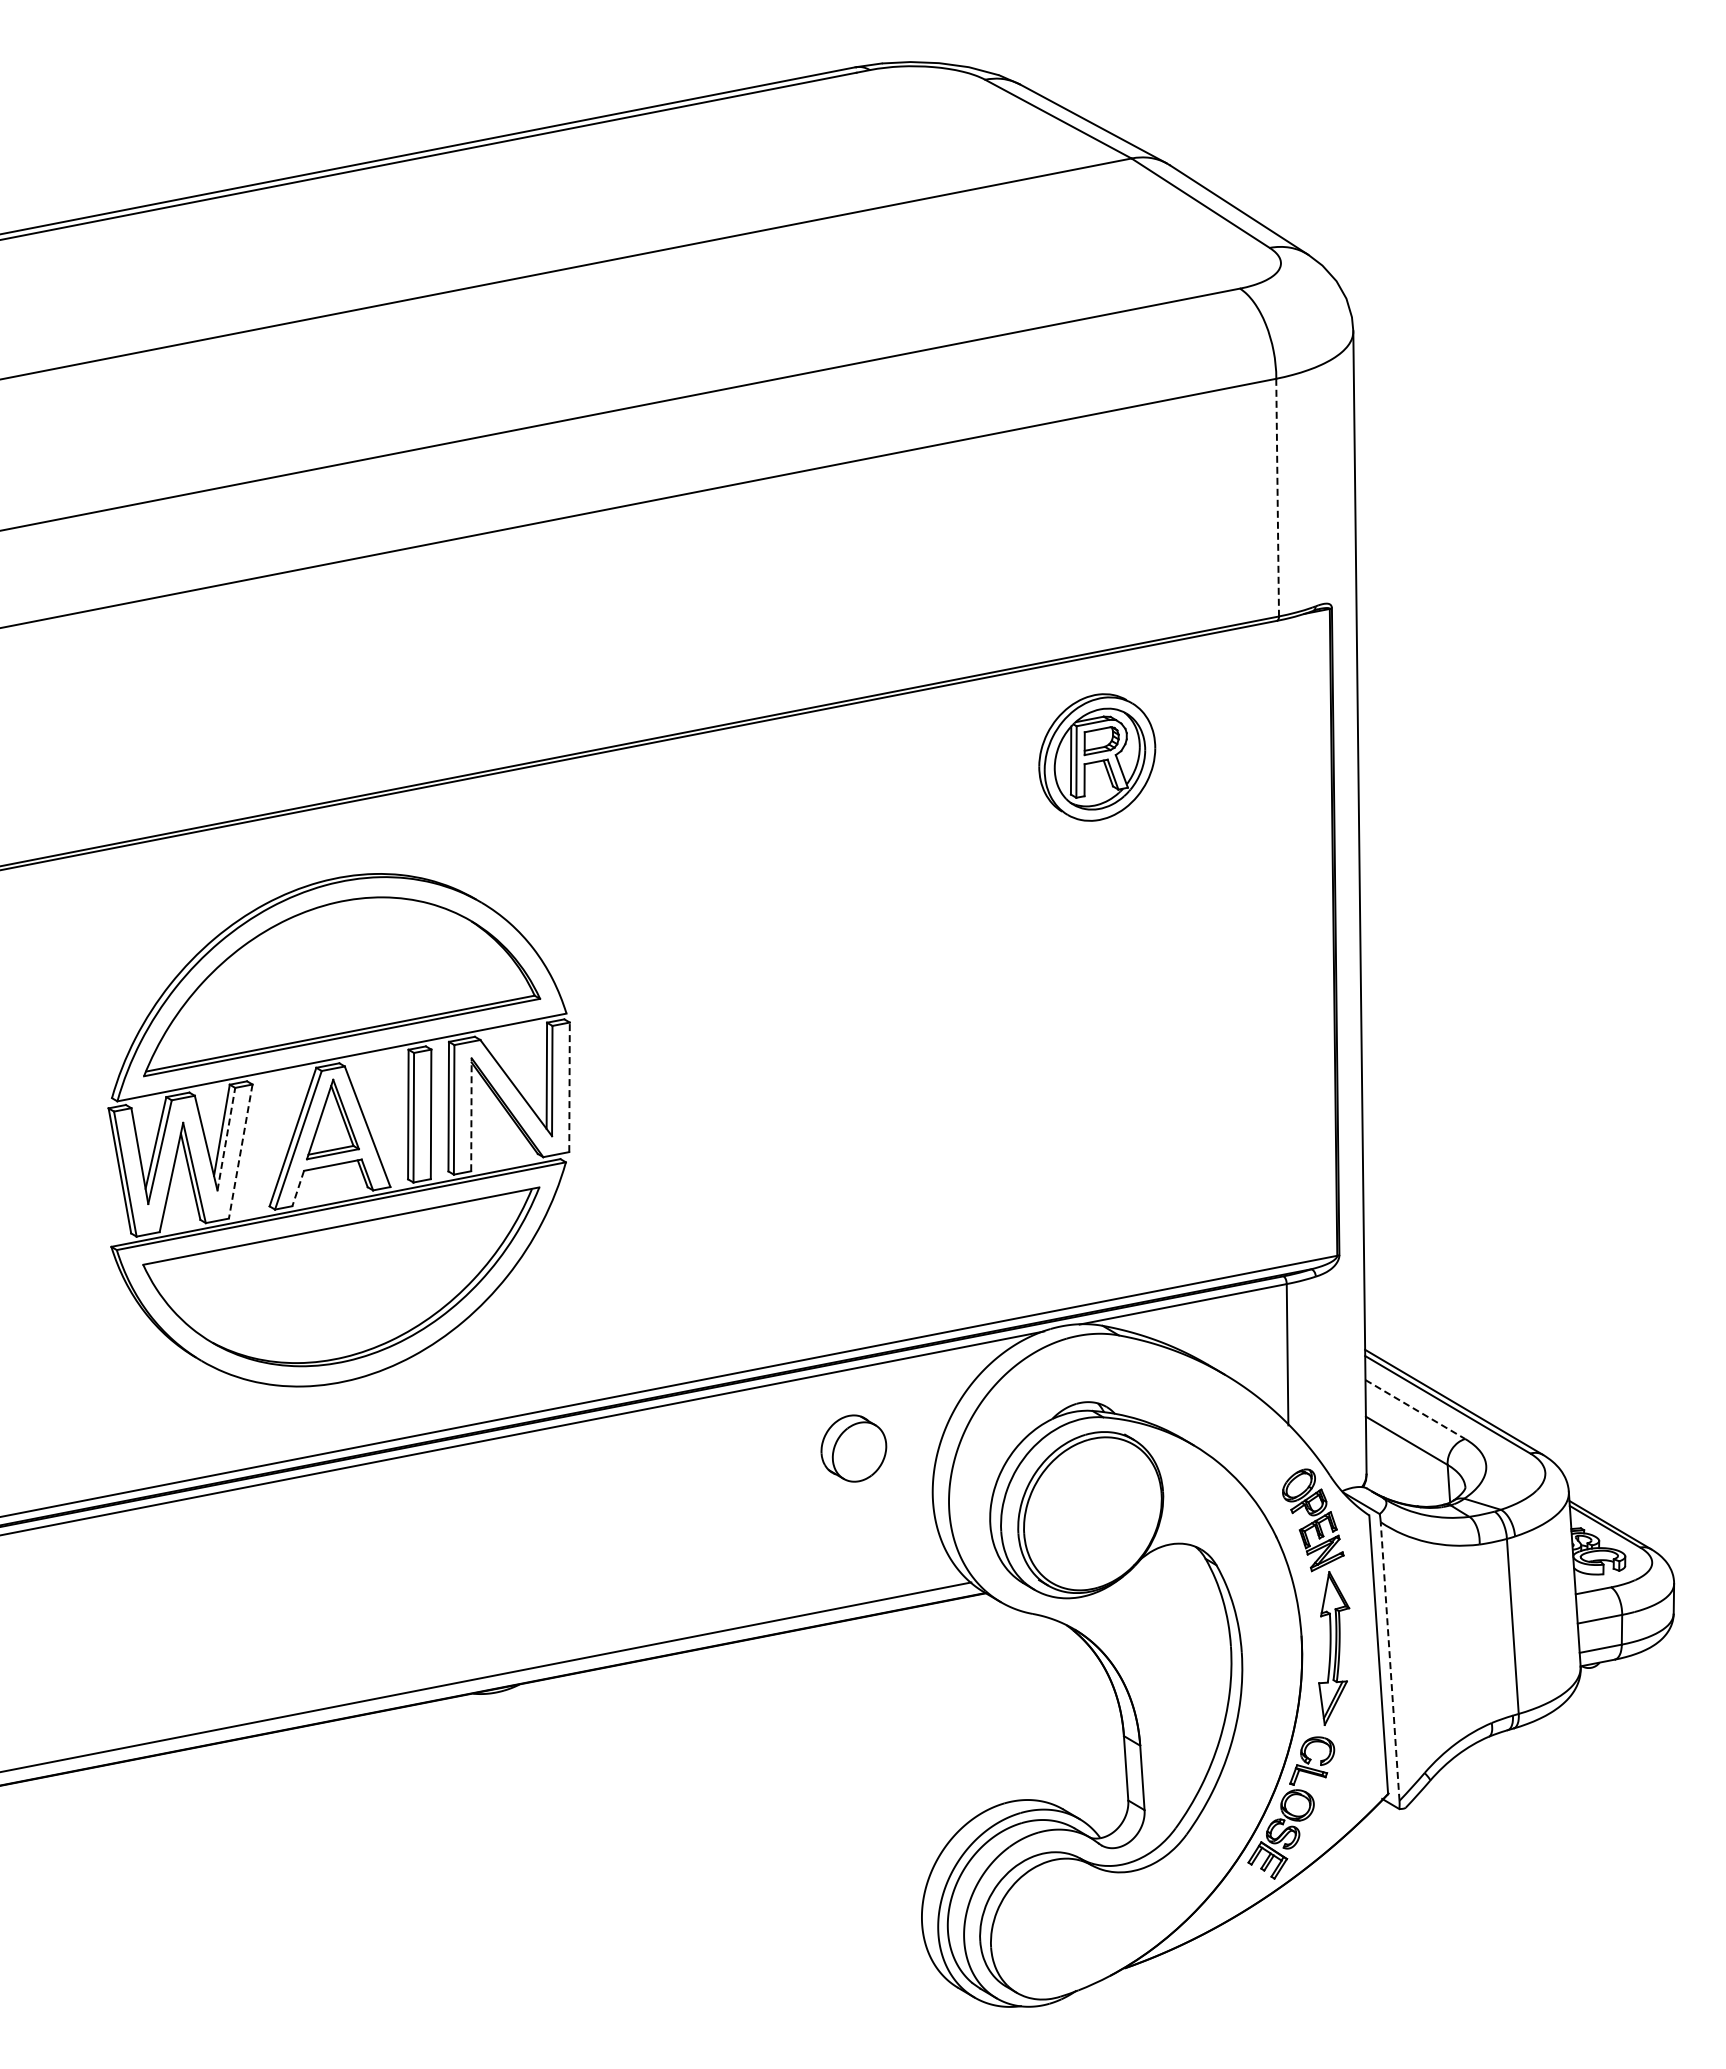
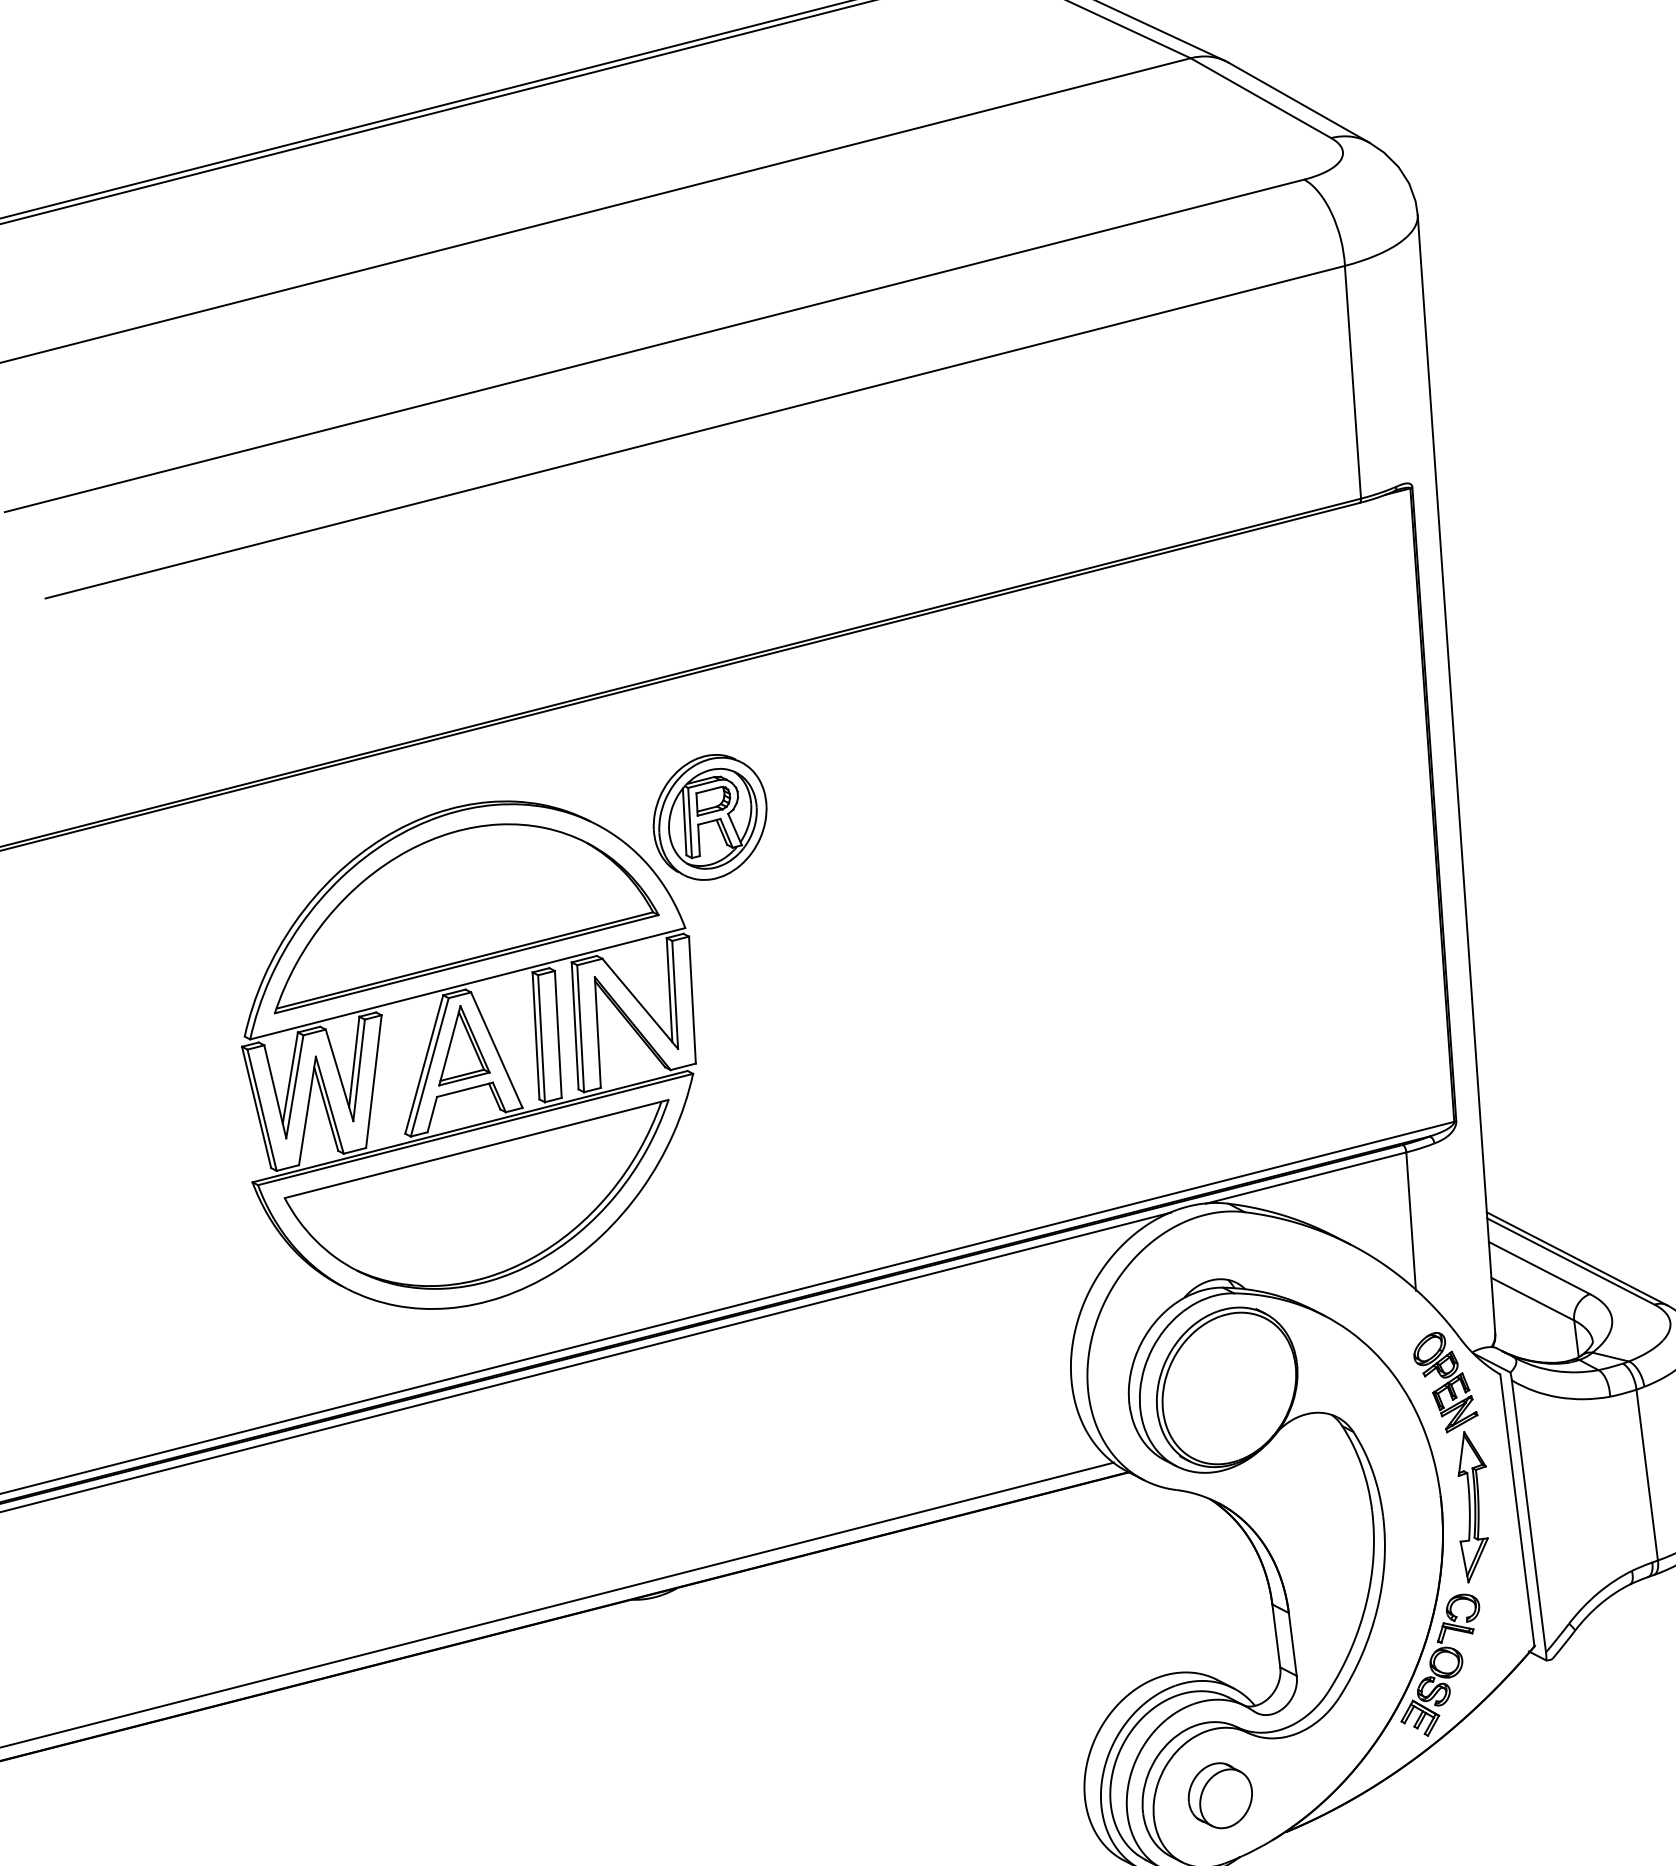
line: (1277, 497) -> (1352, 382), dashed -> solid
part: (1097, 757) -> (710, 817), moved
line: (569, 1087) -> (692, 1000), dashed -> solid
line: (471, 1114) -> (597, 1032), dashed -> solid
line: (226, 1138) -> (359, 1069), dashed -> solid
line: (240, 1152) -> (373, 1082), dashed -> solid
line: (298, 1188) -> (432, 1114), dashed -> solid
line: (1415, 1409) -> (1539, 1268), dashed -> solid
part: (853, 1448) -> (1220, 1795), moved
line: (1390, 1661) -> (1529, 1516), dashed -> solid

